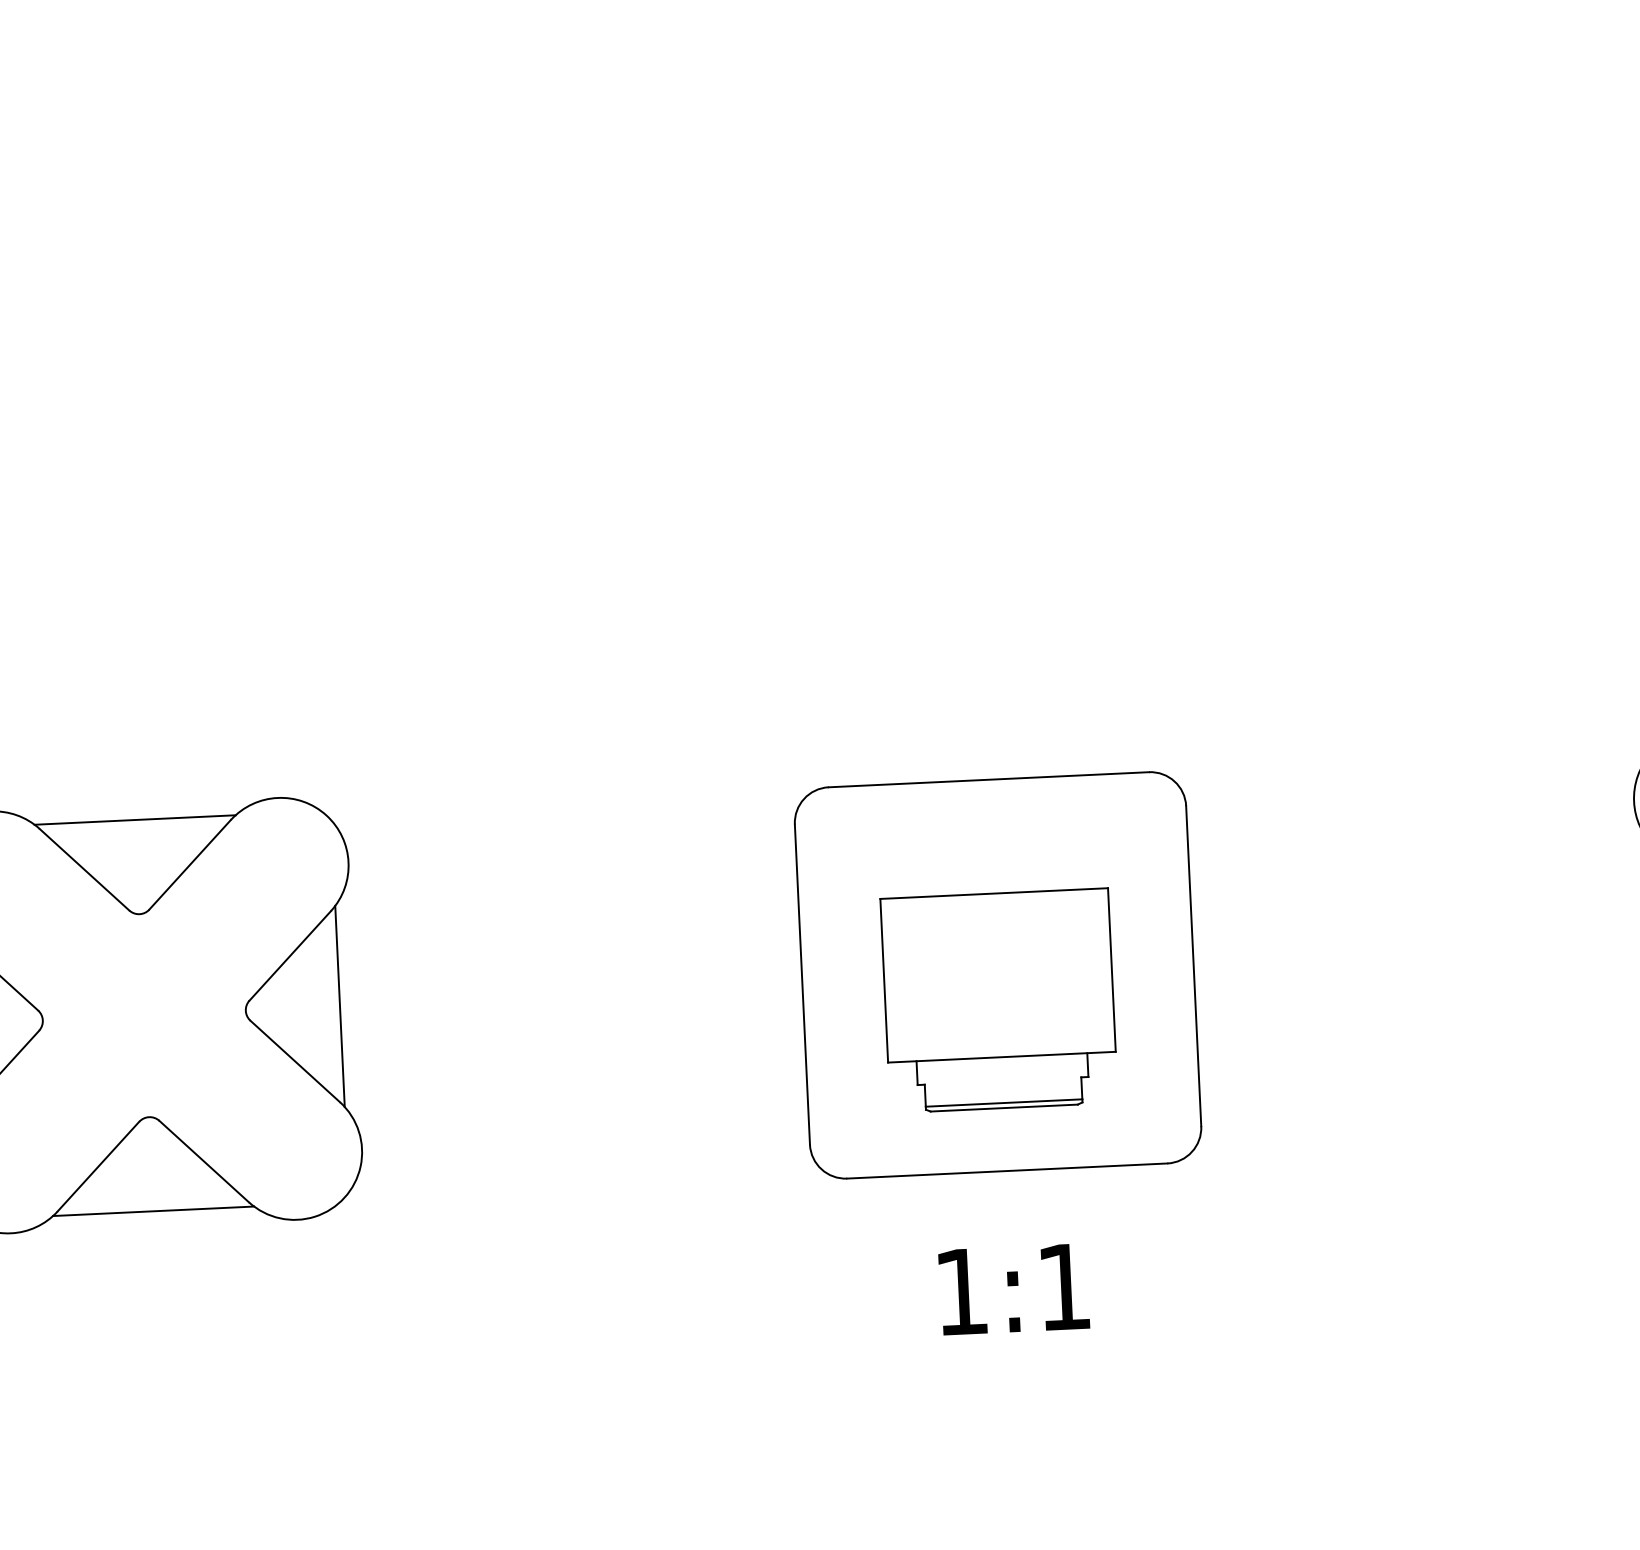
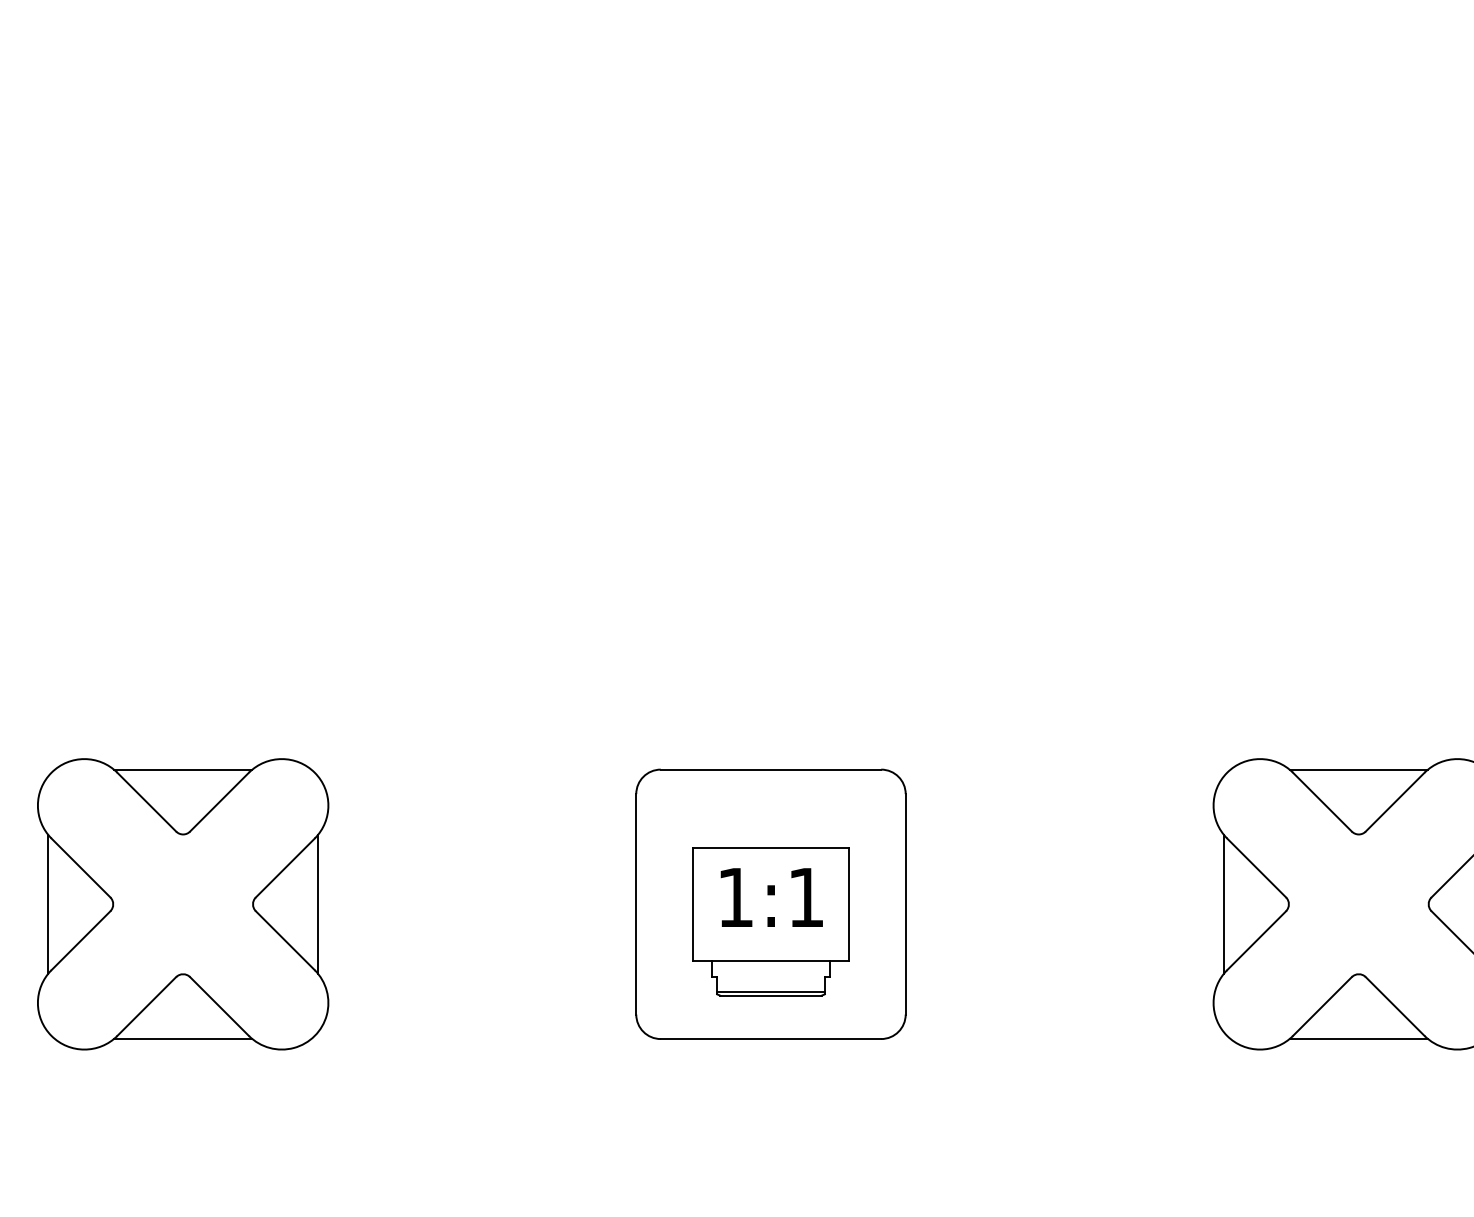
text: (1013, 1289) -> (771, 897), moved

